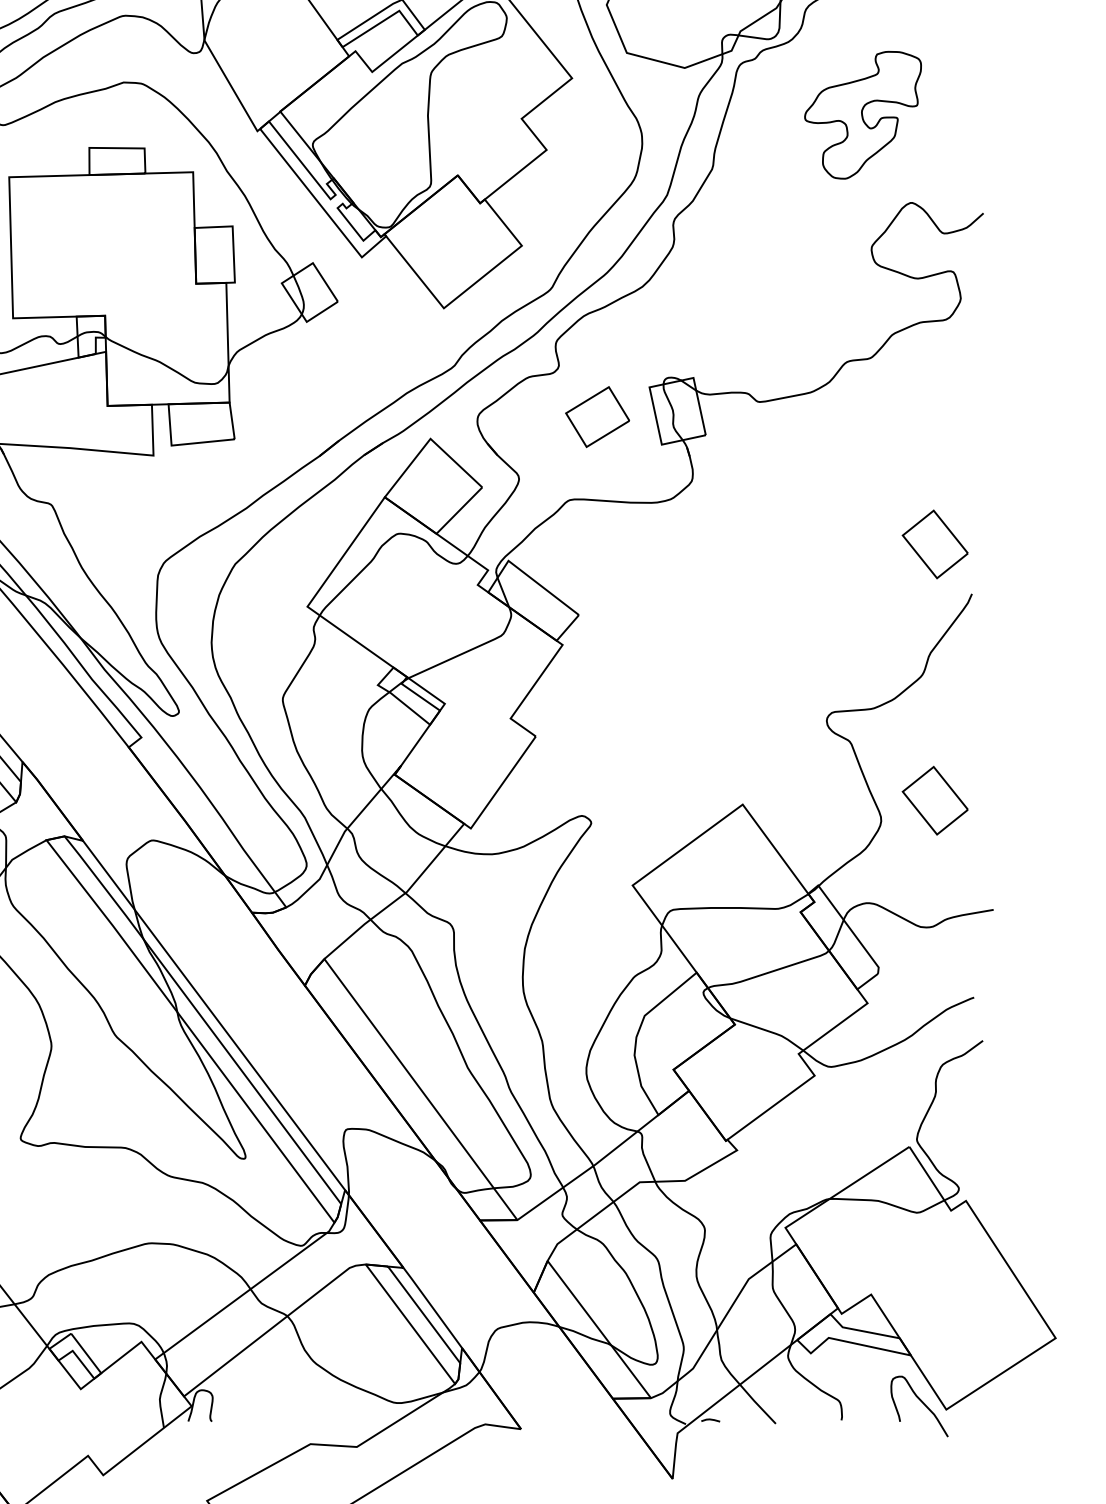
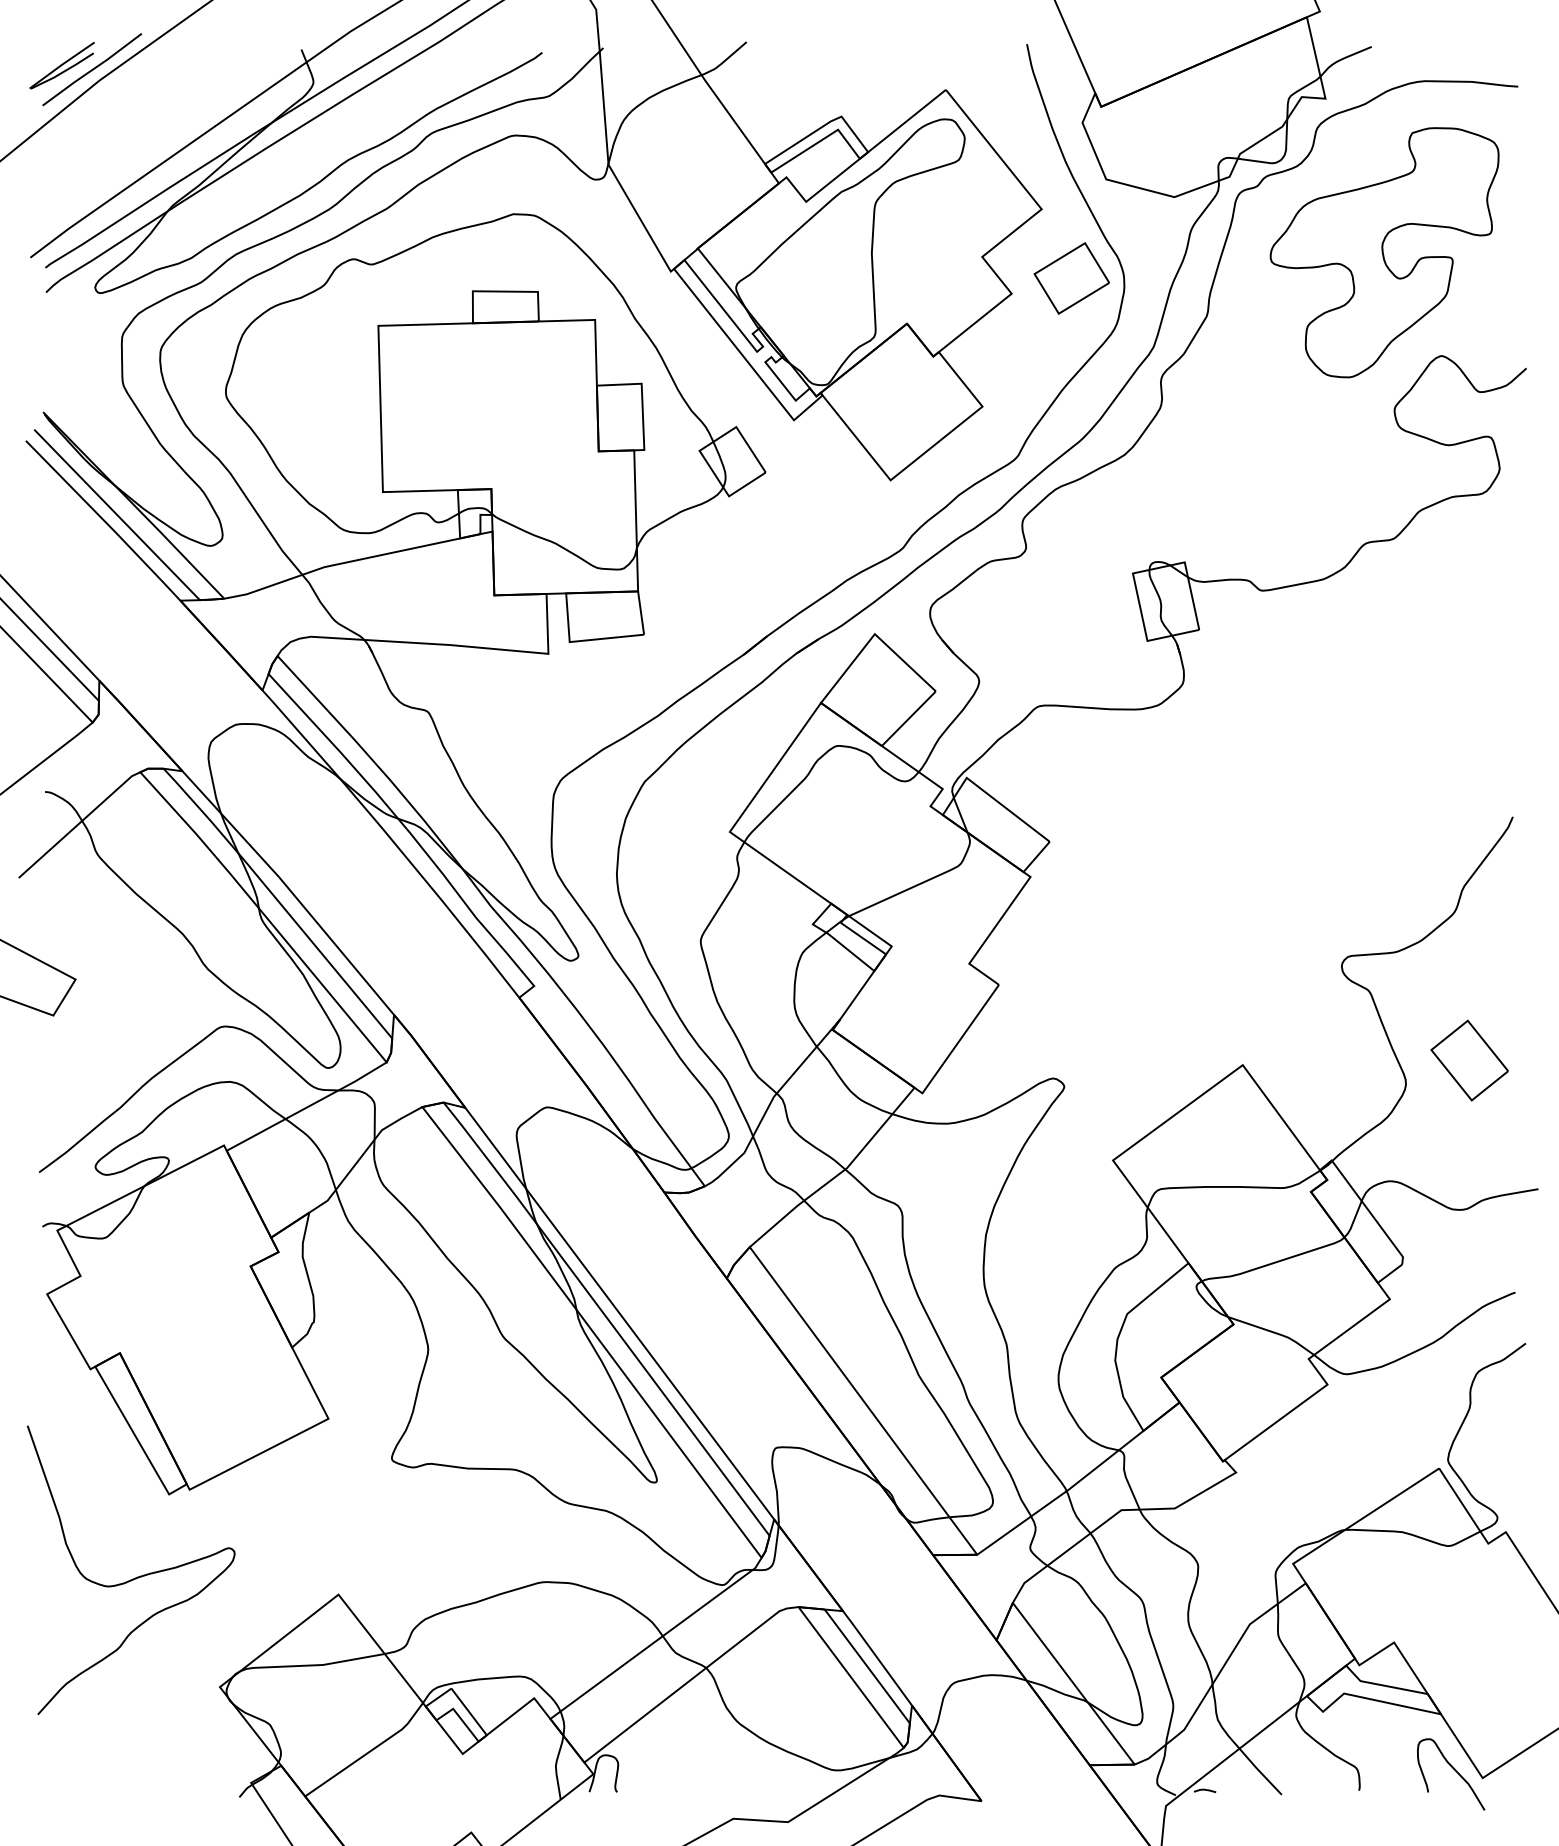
part: (863, 114) -> (1384, 252), size x1.67
part: (597, 417) -> (1071, 278), moved
part: (935, 544) -> (1469, 758), removed

